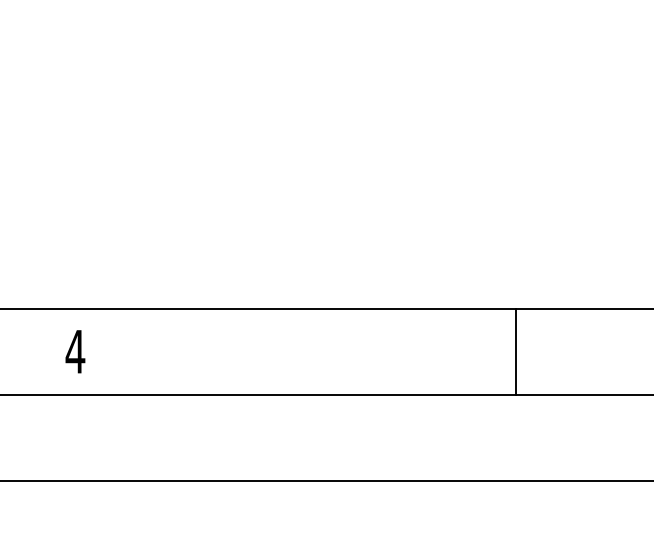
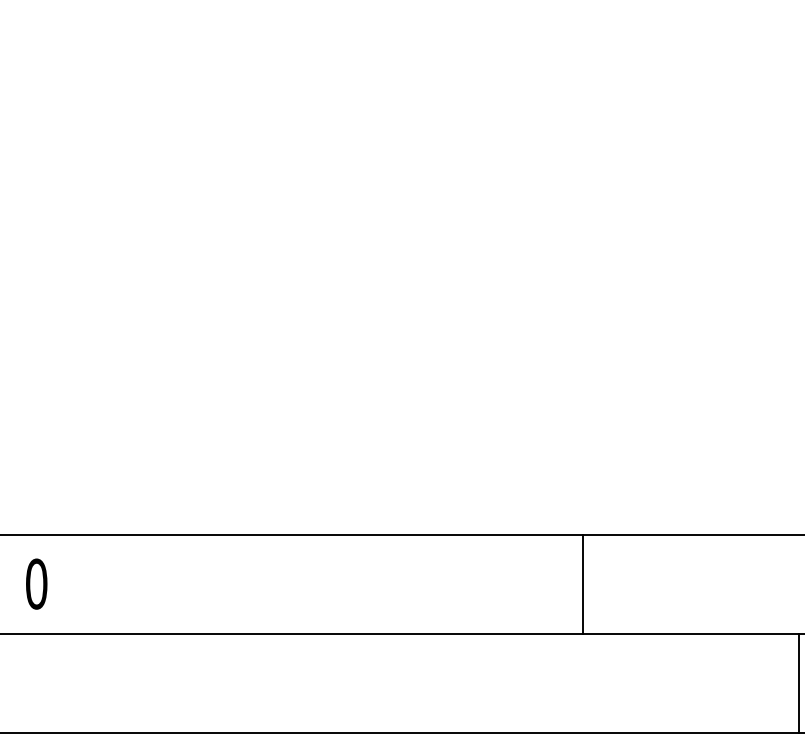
text: (75, 351) -> (36, 583), 4 -> 0
line: (515, 351) -> (582, 583), moved

